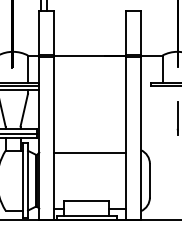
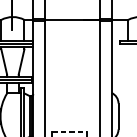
line: (90, 152) -> (72, 94), removed
line: (87, 201) -> (70, 132), solid -> dashed

